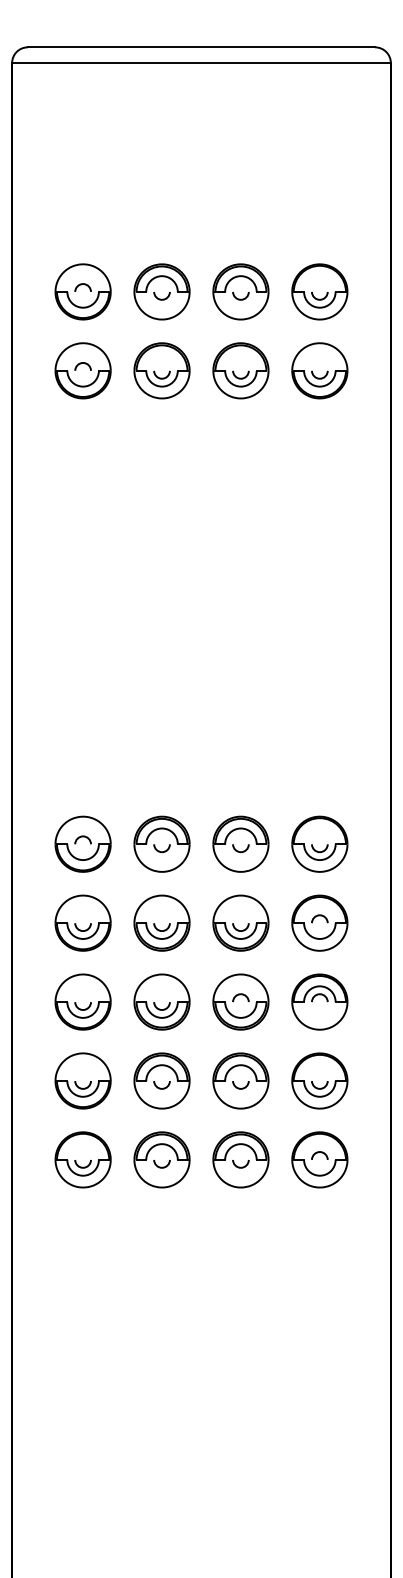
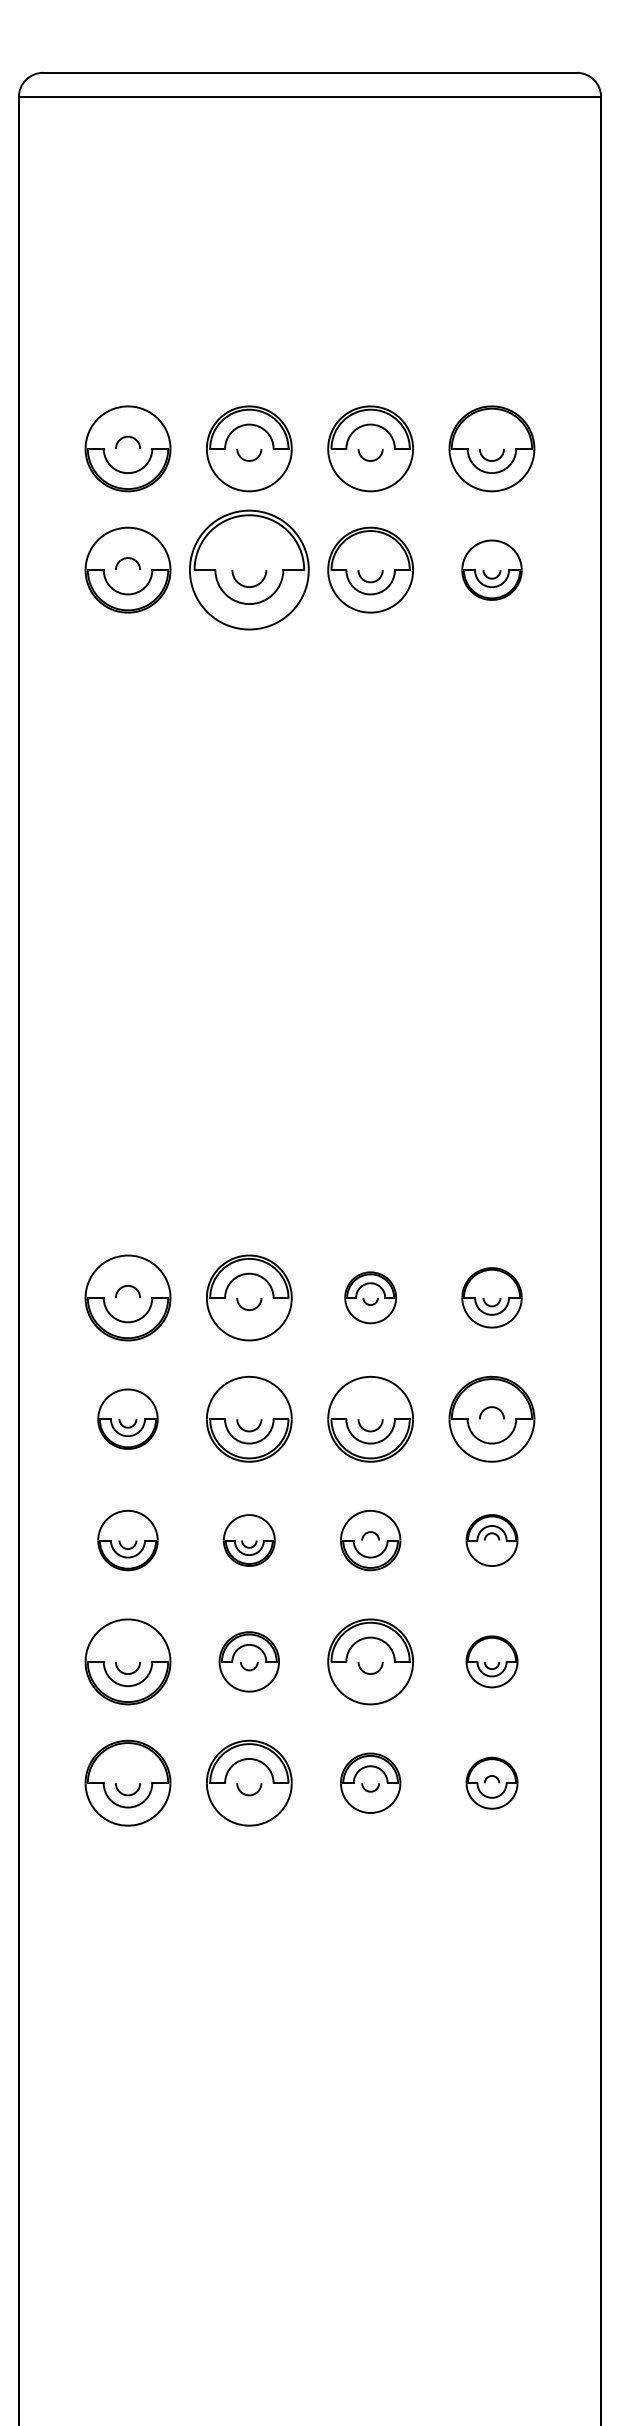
part: (161, 370) -> (248, 569), size x1.4
part: (319, 370) -> (491, 569), size x0.7
part: (240, 843) -> (369, 1296), size x0.6
part: (319, 843) -> (491, 1296), size x0.7
part: (82, 922) -> (127, 1418), size x0.7
part: (82, 1001) -> (127, 1539), size x0.7
part: (161, 1001) -> (248, 1539), size x0.6
part: (240, 1001) -> (369, 1539), size x0.7
part: (319, 1001) -> (491, 1539), size x0.6
part: (161, 1080) -> (248, 1661), size x0.7
part: (319, 1080) -> (491, 1661), size x0.6
part: (240, 1159) -> (369, 1782), size x0.7
part: (319, 1159) -> (491, 1782), size x0.6

